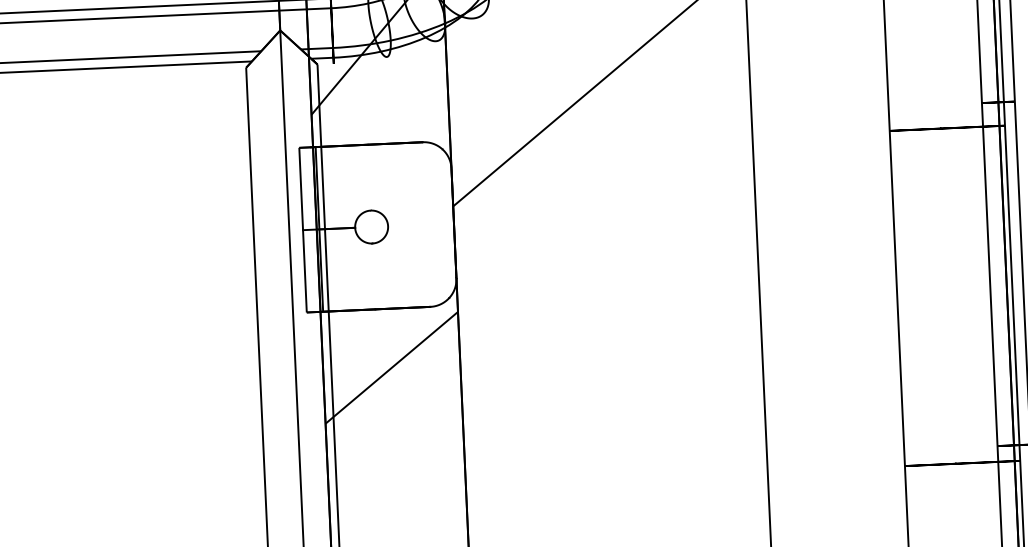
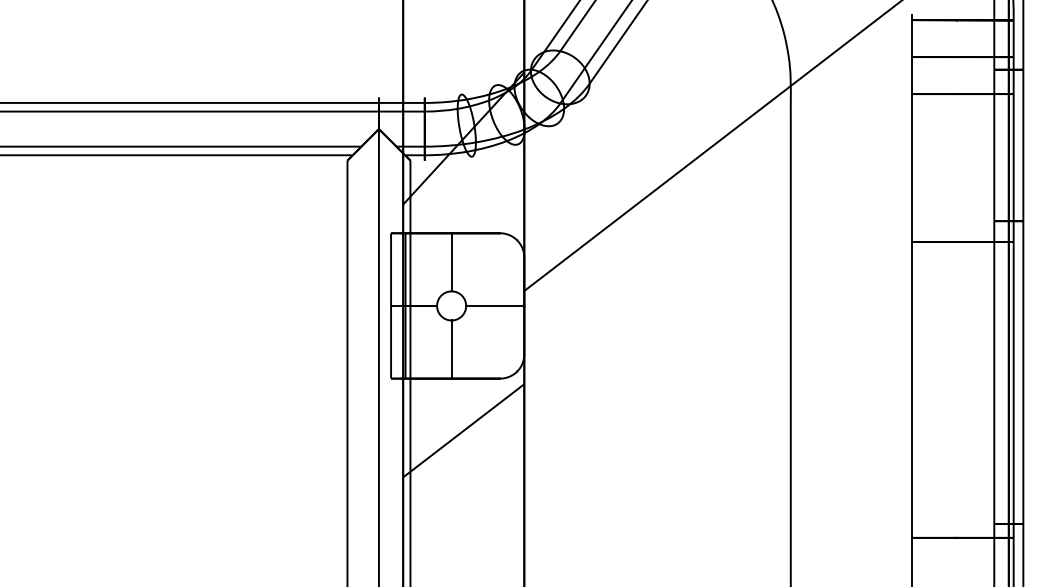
line: (369, 177) -> (451, 262), added
line: (421, 224) -> (495, 305), added
line: (373, 276) -> (451, 349), added

